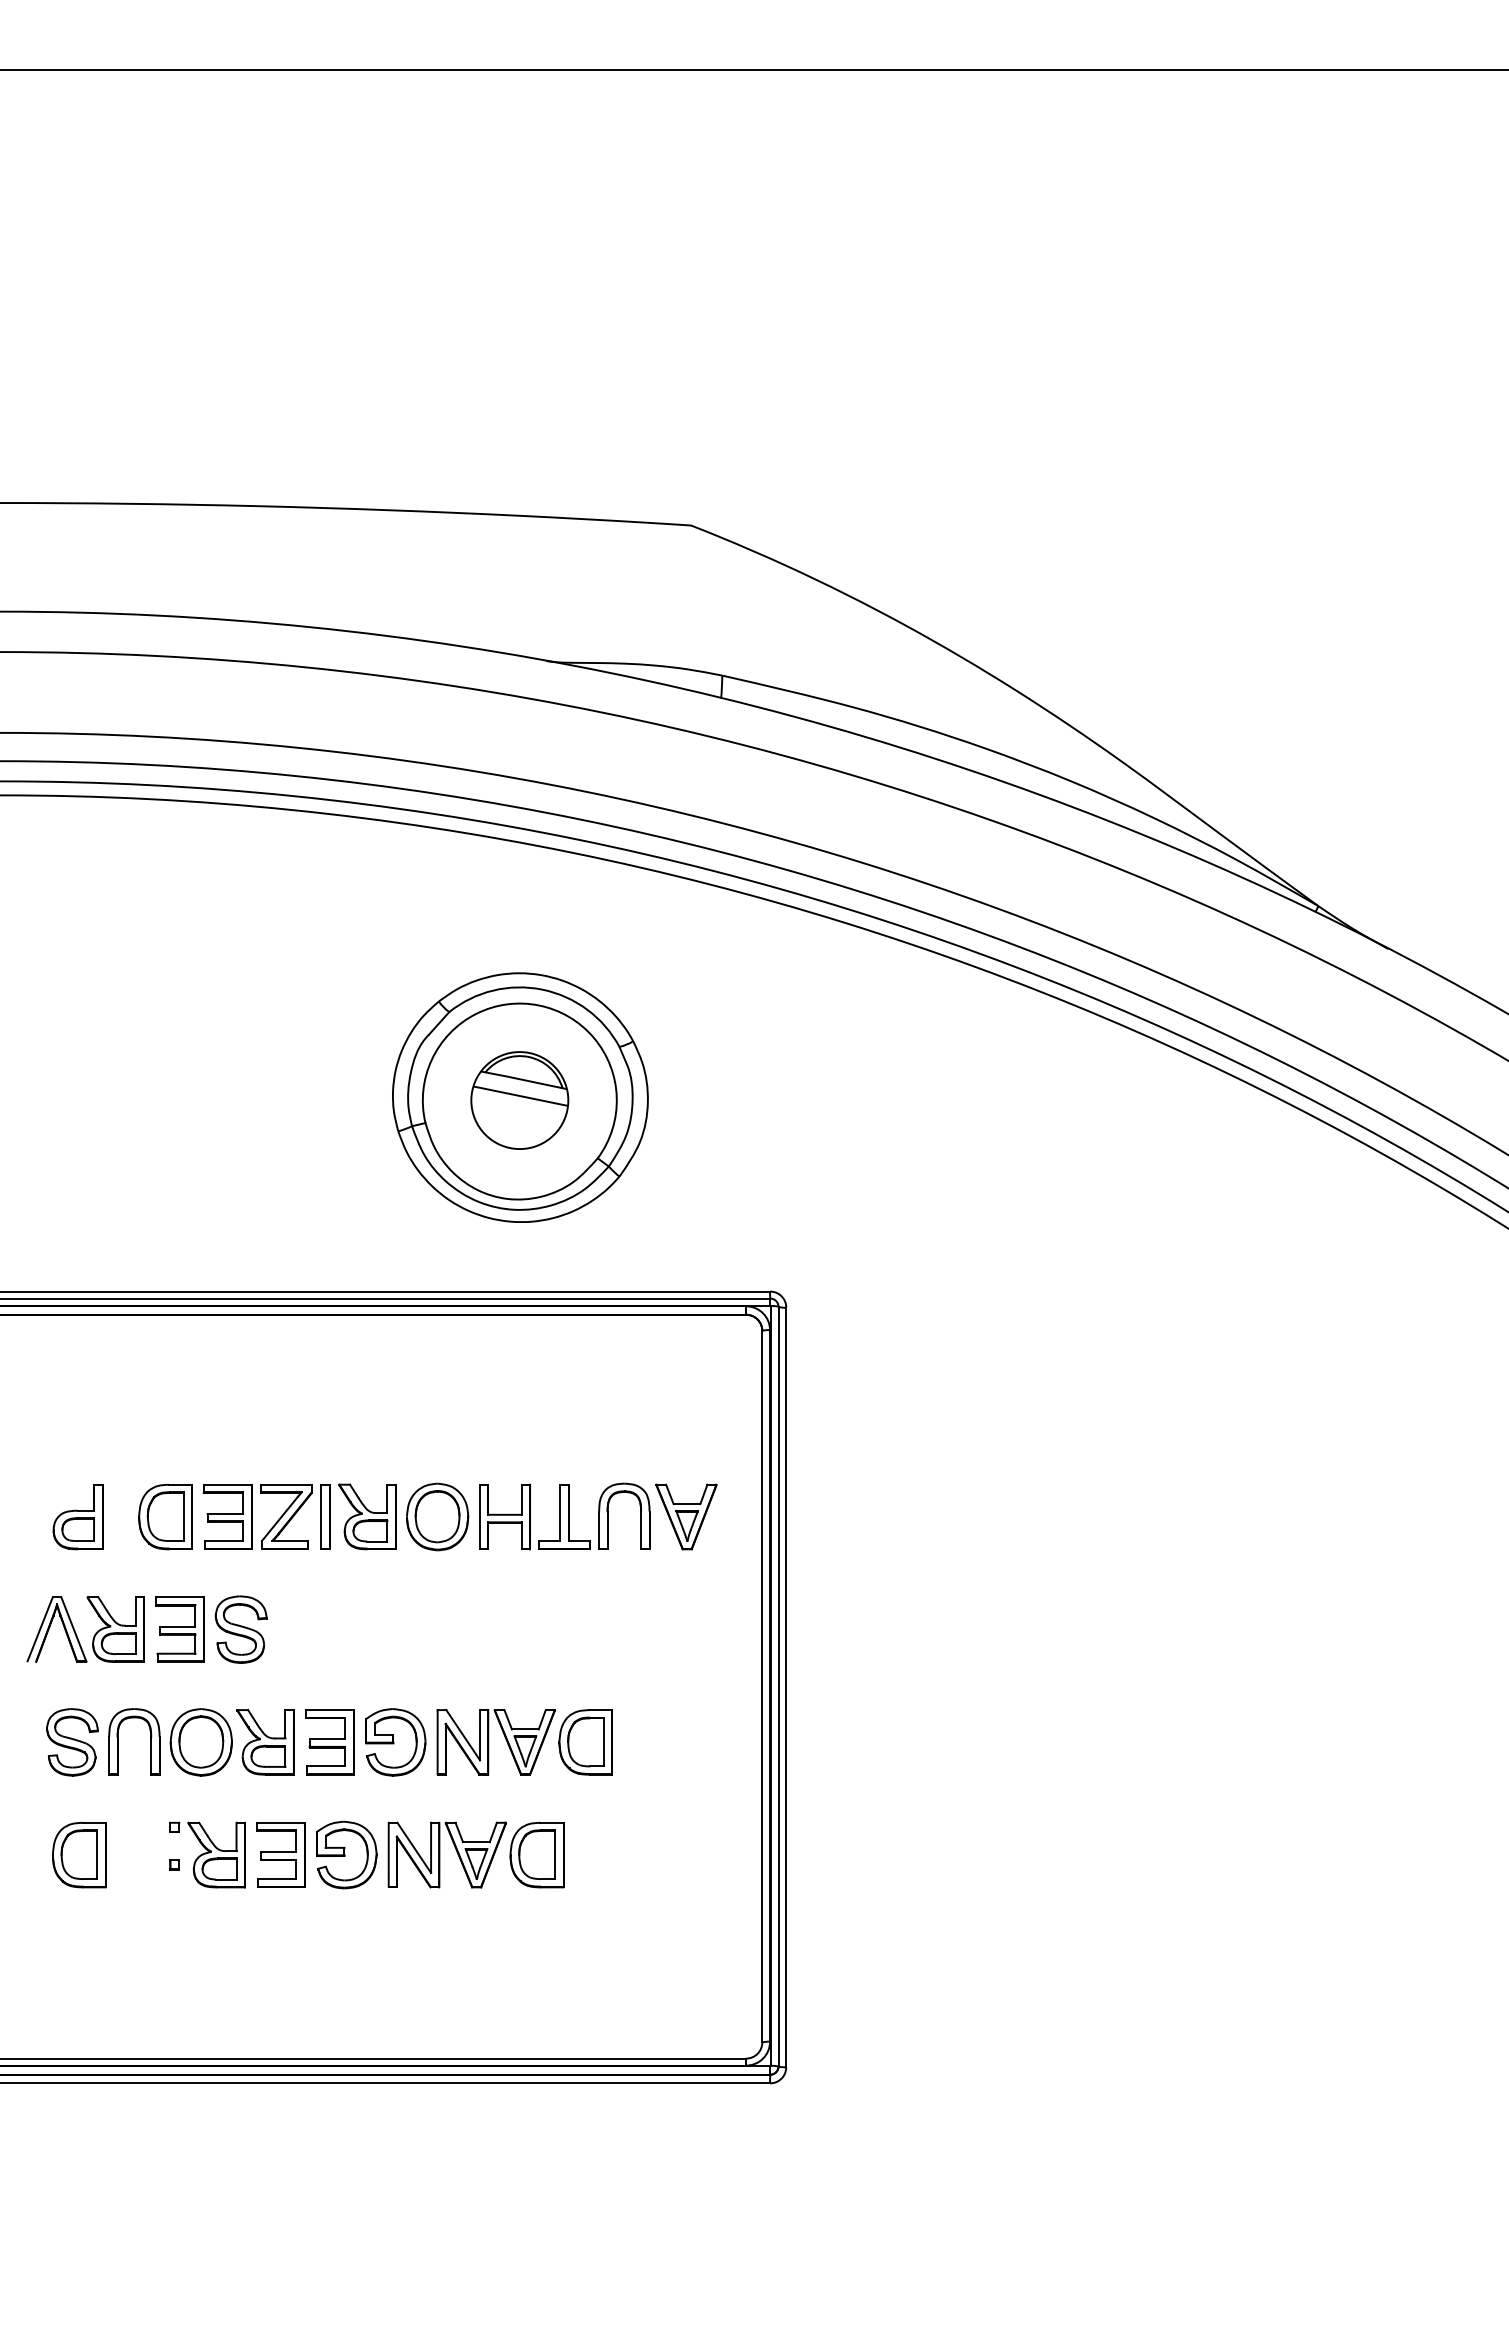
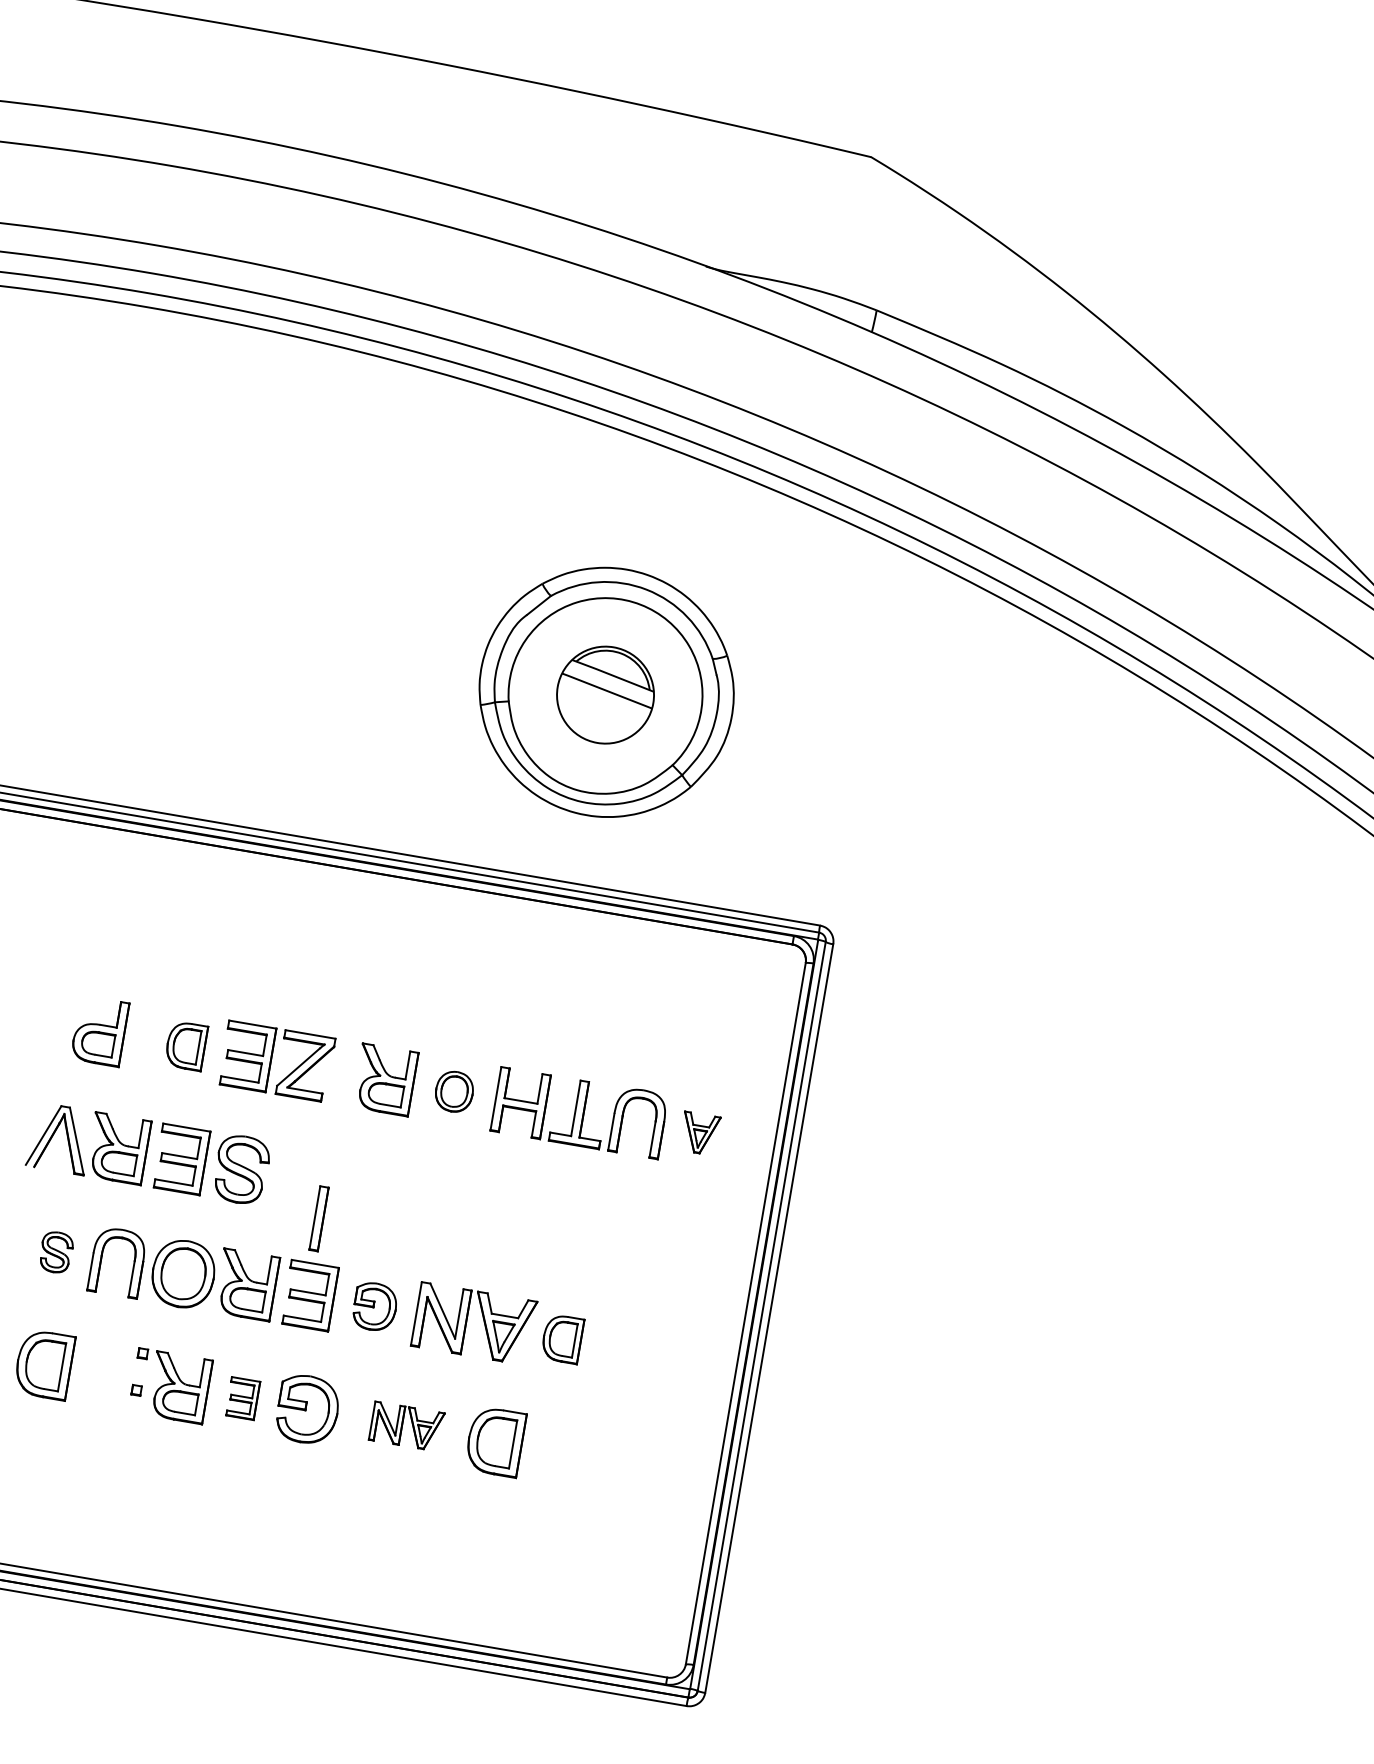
part: (165, 1516) -> (186, 1045), size x0.7
part: (325, 1516) -> (318, 1218), moved
part: (437, 1516) -> (454, 1091), size x0.6
part: (686, 1516) -> (699, 1133), size x0.6
part: (72, 1742) -> (56, 1252), size x0.6
part: (395, 1742) -> (374, 1306), size x0.7
part: (585, 1742) -> (562, 1338), size x0.7
part: (280, 1854) -> (242, 1397), size x0.6
part: (446, 1854) -> (406, 1425), size x0.6

